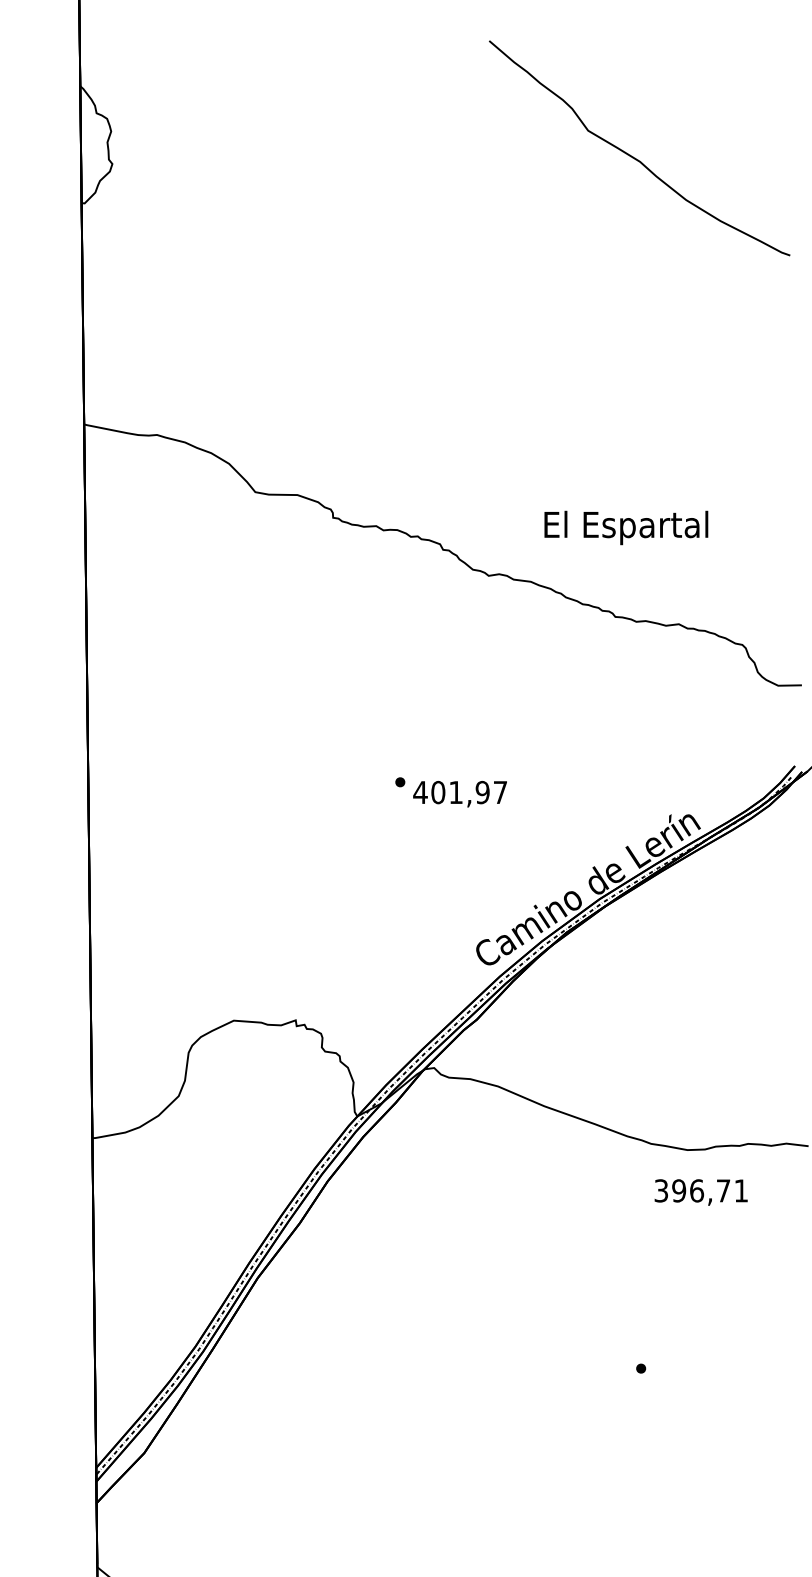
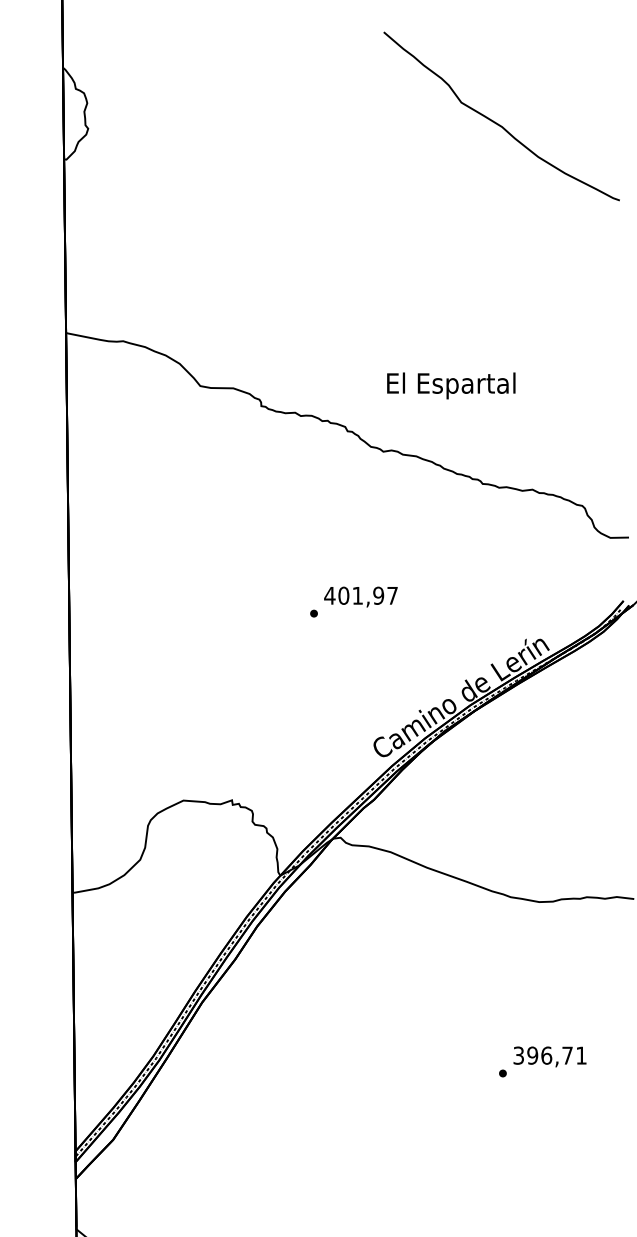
text: (626, 527) -> (451, 385), moved
text: (459, 794) -> (360, 597), moved
text: (700, 1192) -> (549, 1056), moved

